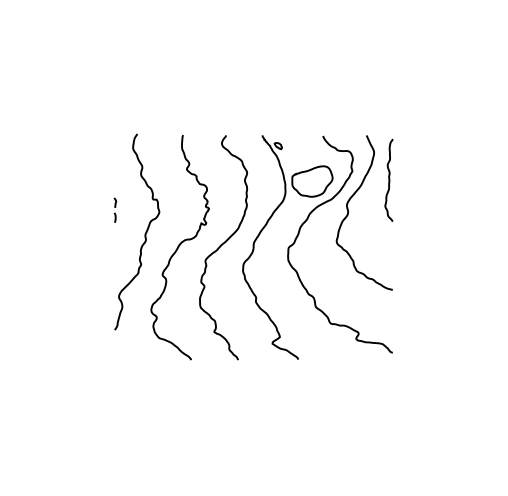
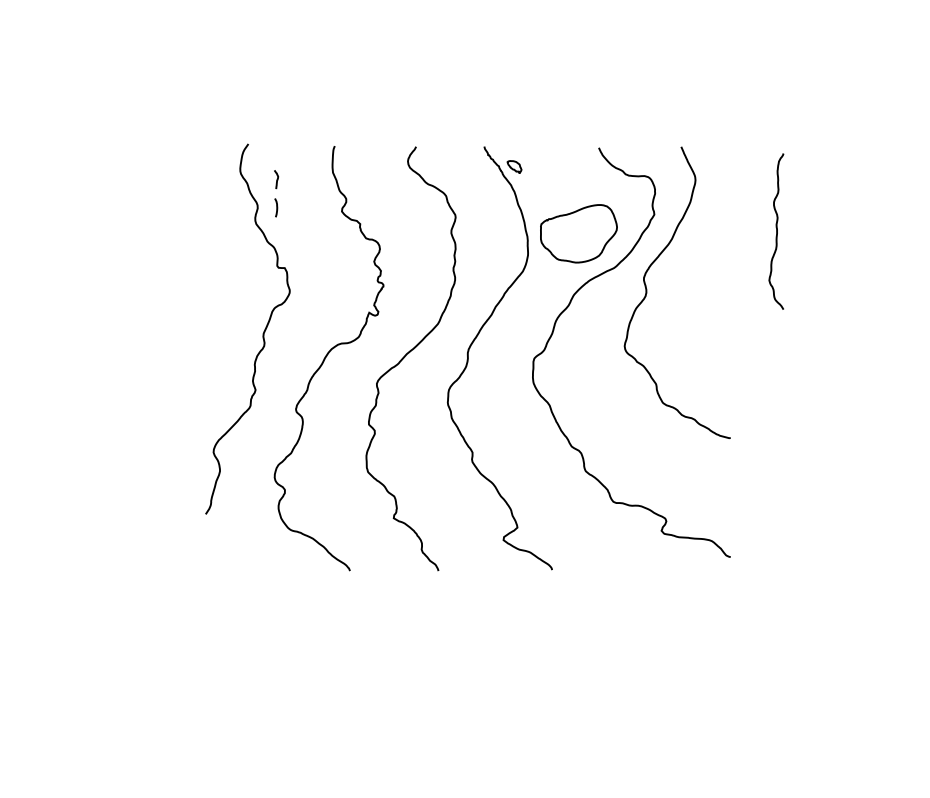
curve: (388, 179) -> (775, 229), moved
part: (115, 209) -> (276, 192), moved

